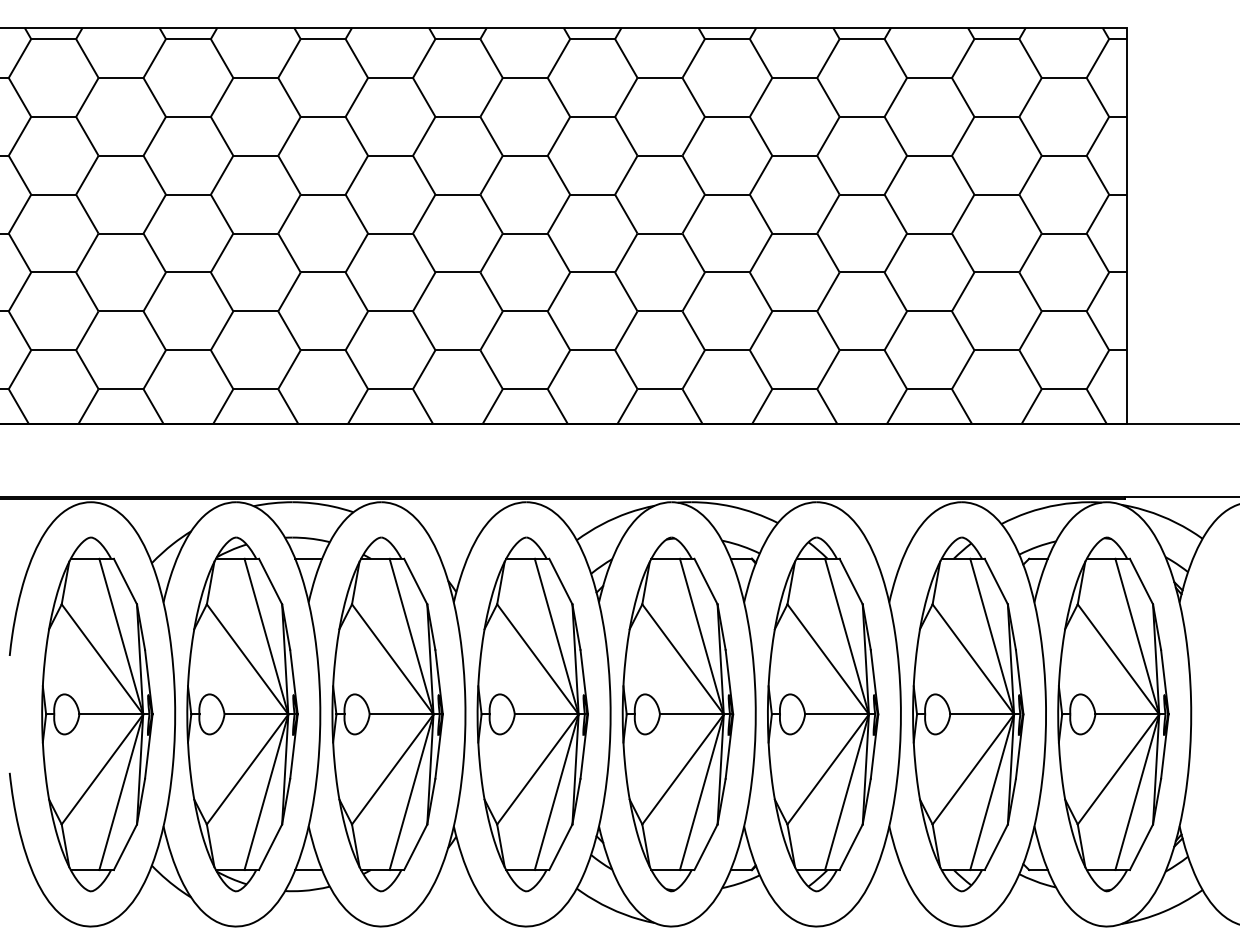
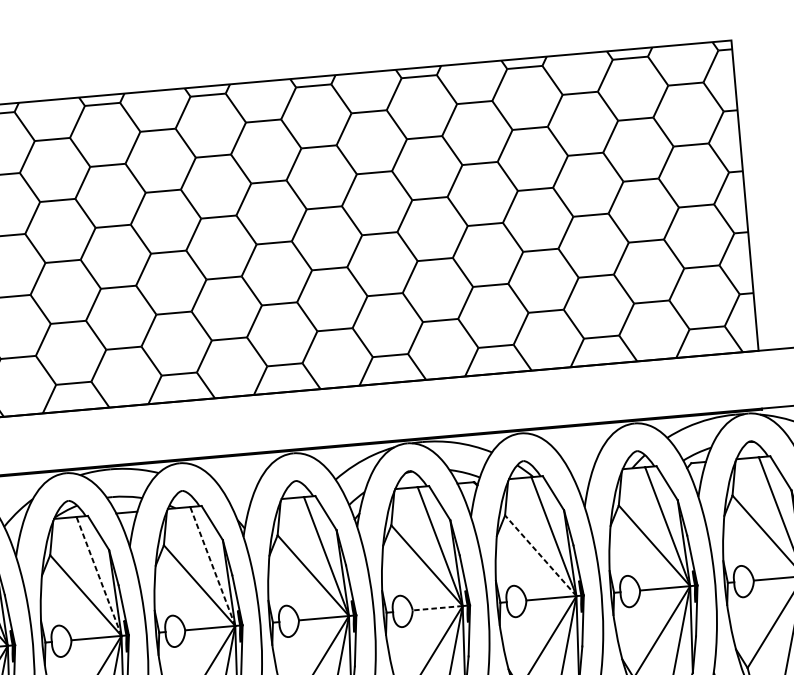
line: (266, 636) -> (99, 576), solid -> dashed
line: (411, 636) -> (212, 566), solid -> dashed
line: (827, 659) -> (540, 555), solid -> dashed
line: (691, 714) -> (437, 608), solid -> dashed

